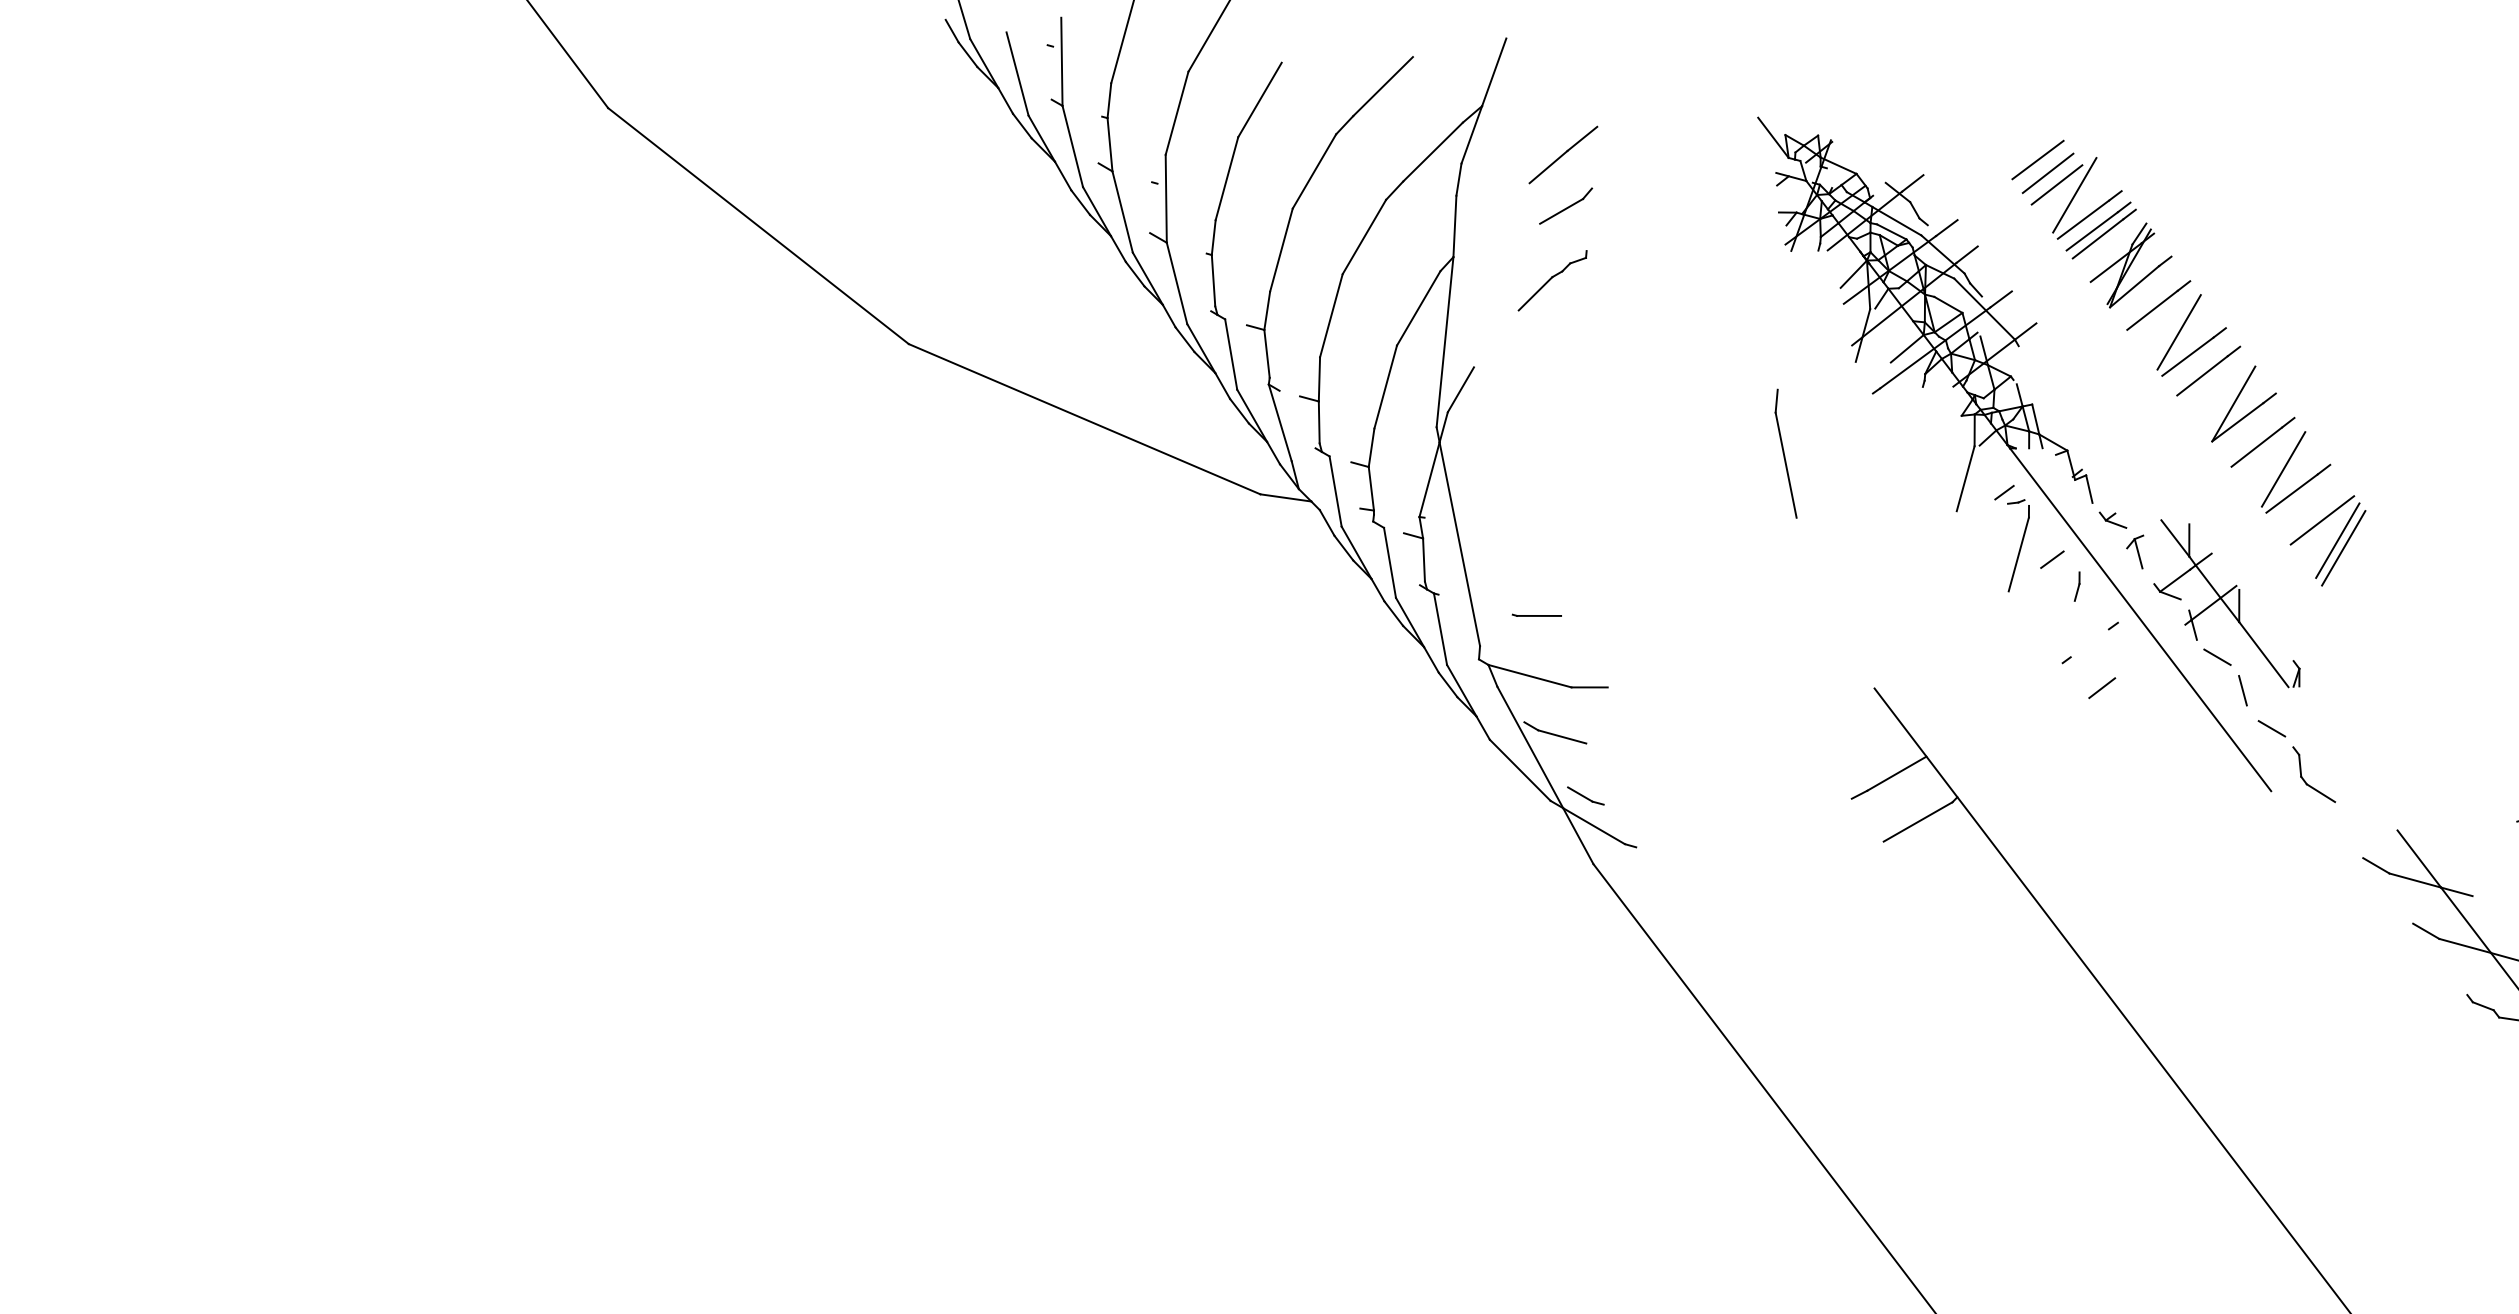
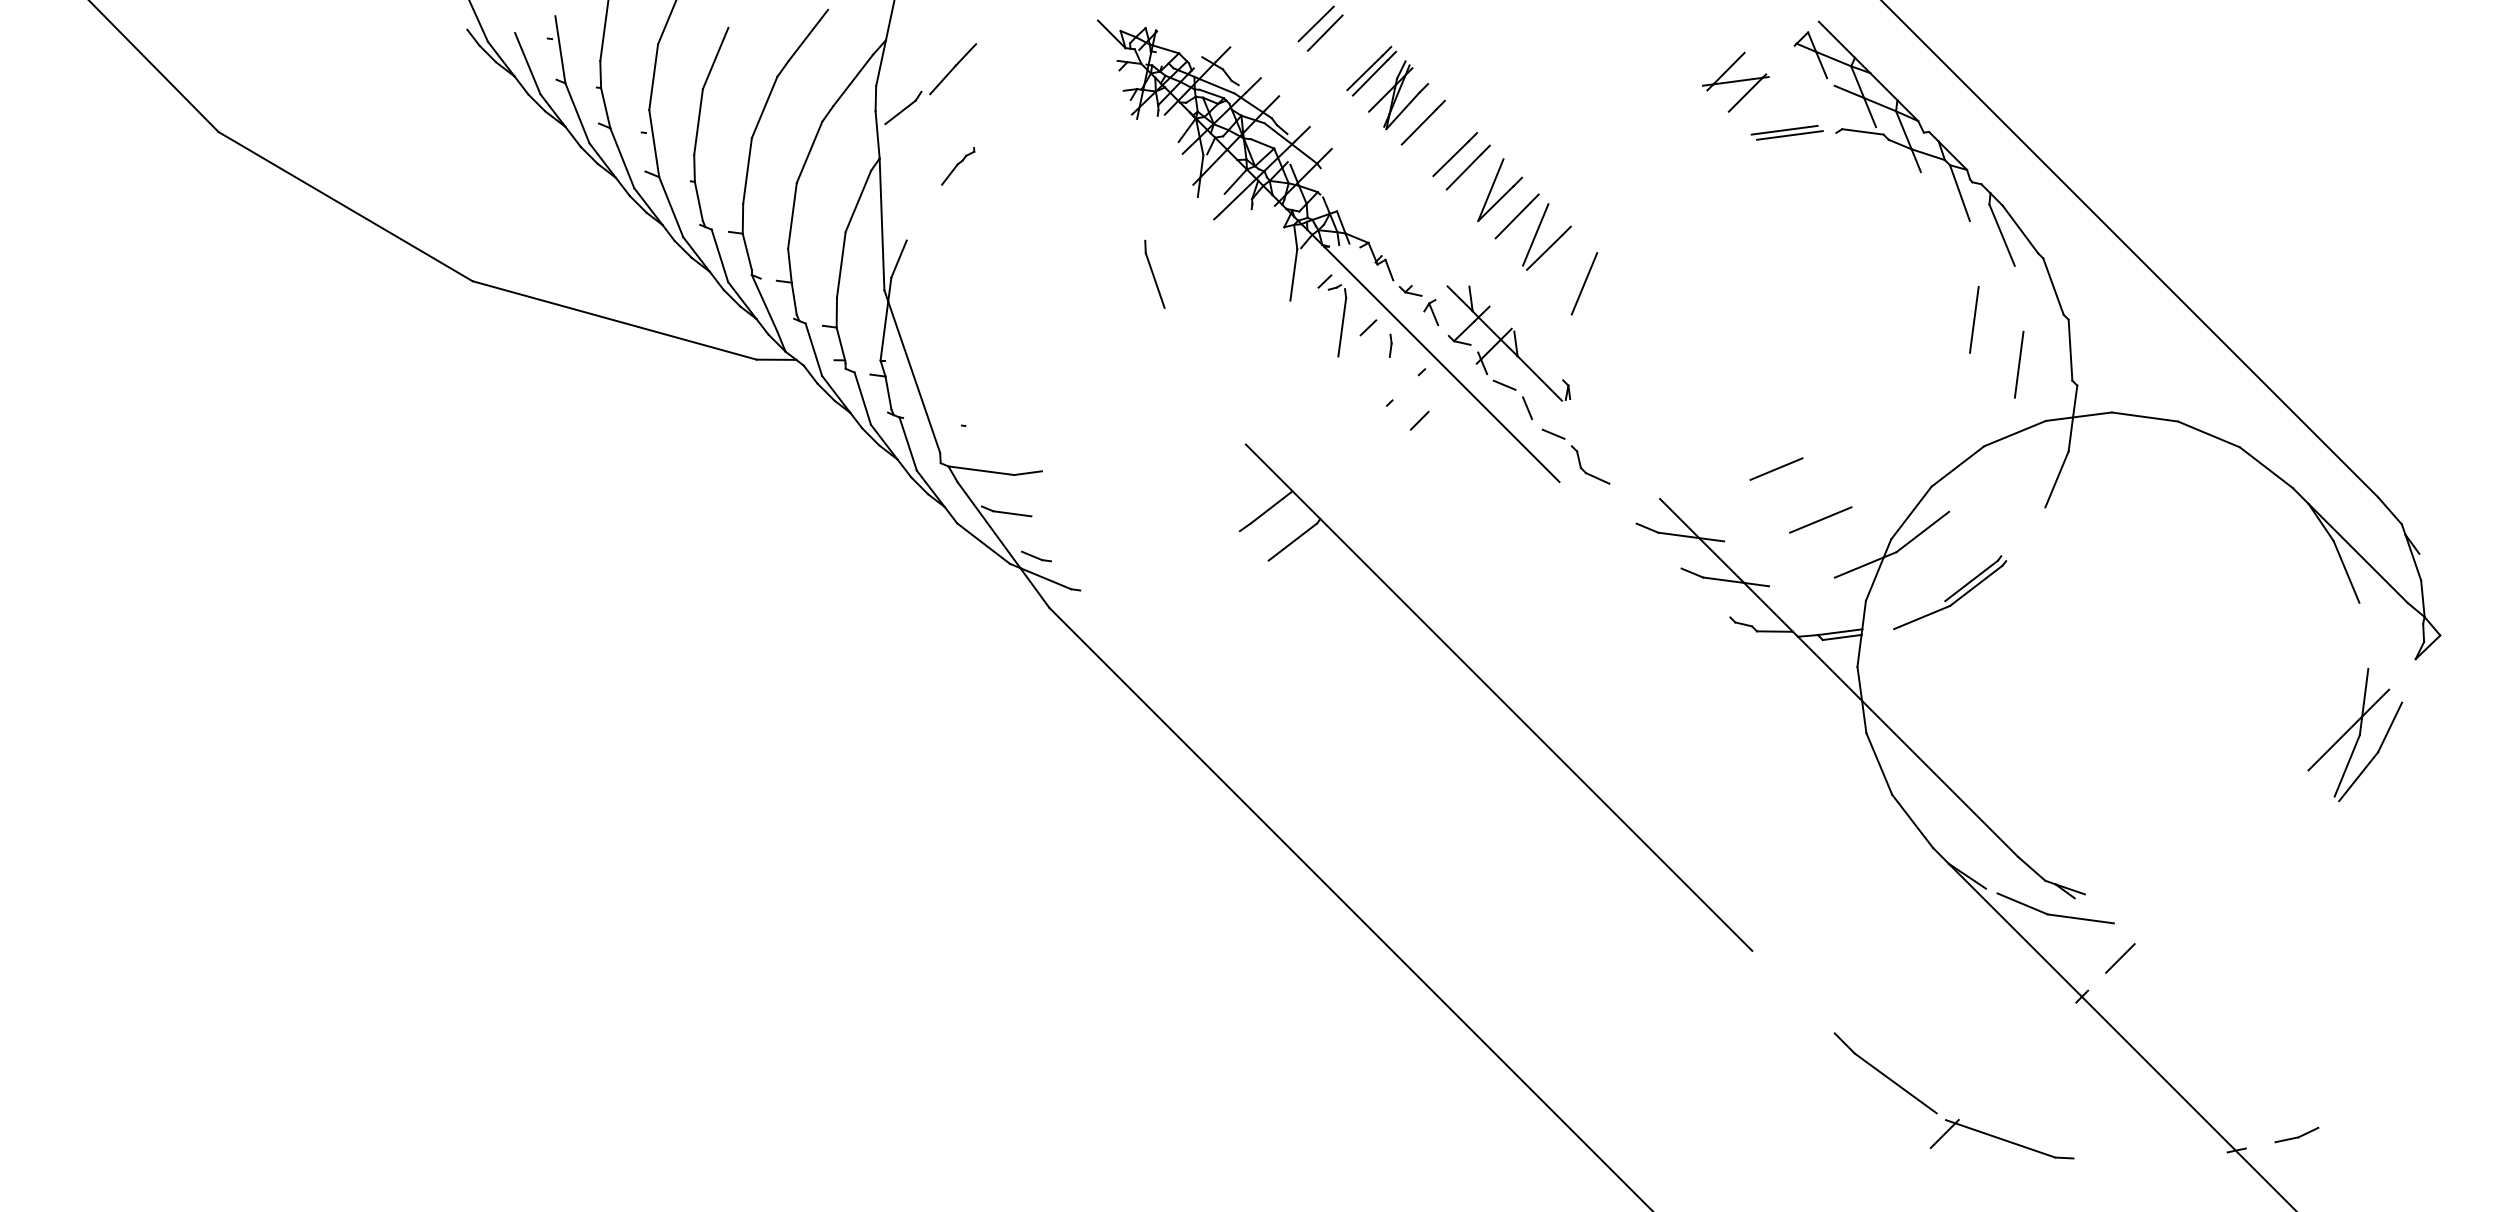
part: (2076, 198) -> (1349, 49), removed
part: (1566, 205) -> (903, 107), moved
part: (1553, 281) -> (958, 166), size x0.7
line: (2178, 331) -> (1441, 140), removed
part: (1786, 453) -> (1154, 274), size x0.7
line: (2322, 519) -> (1570, 269), removed
line: (2343, 547) -> (1589, 288), removed
line: (1538, 615) -> (981, 423), removed

